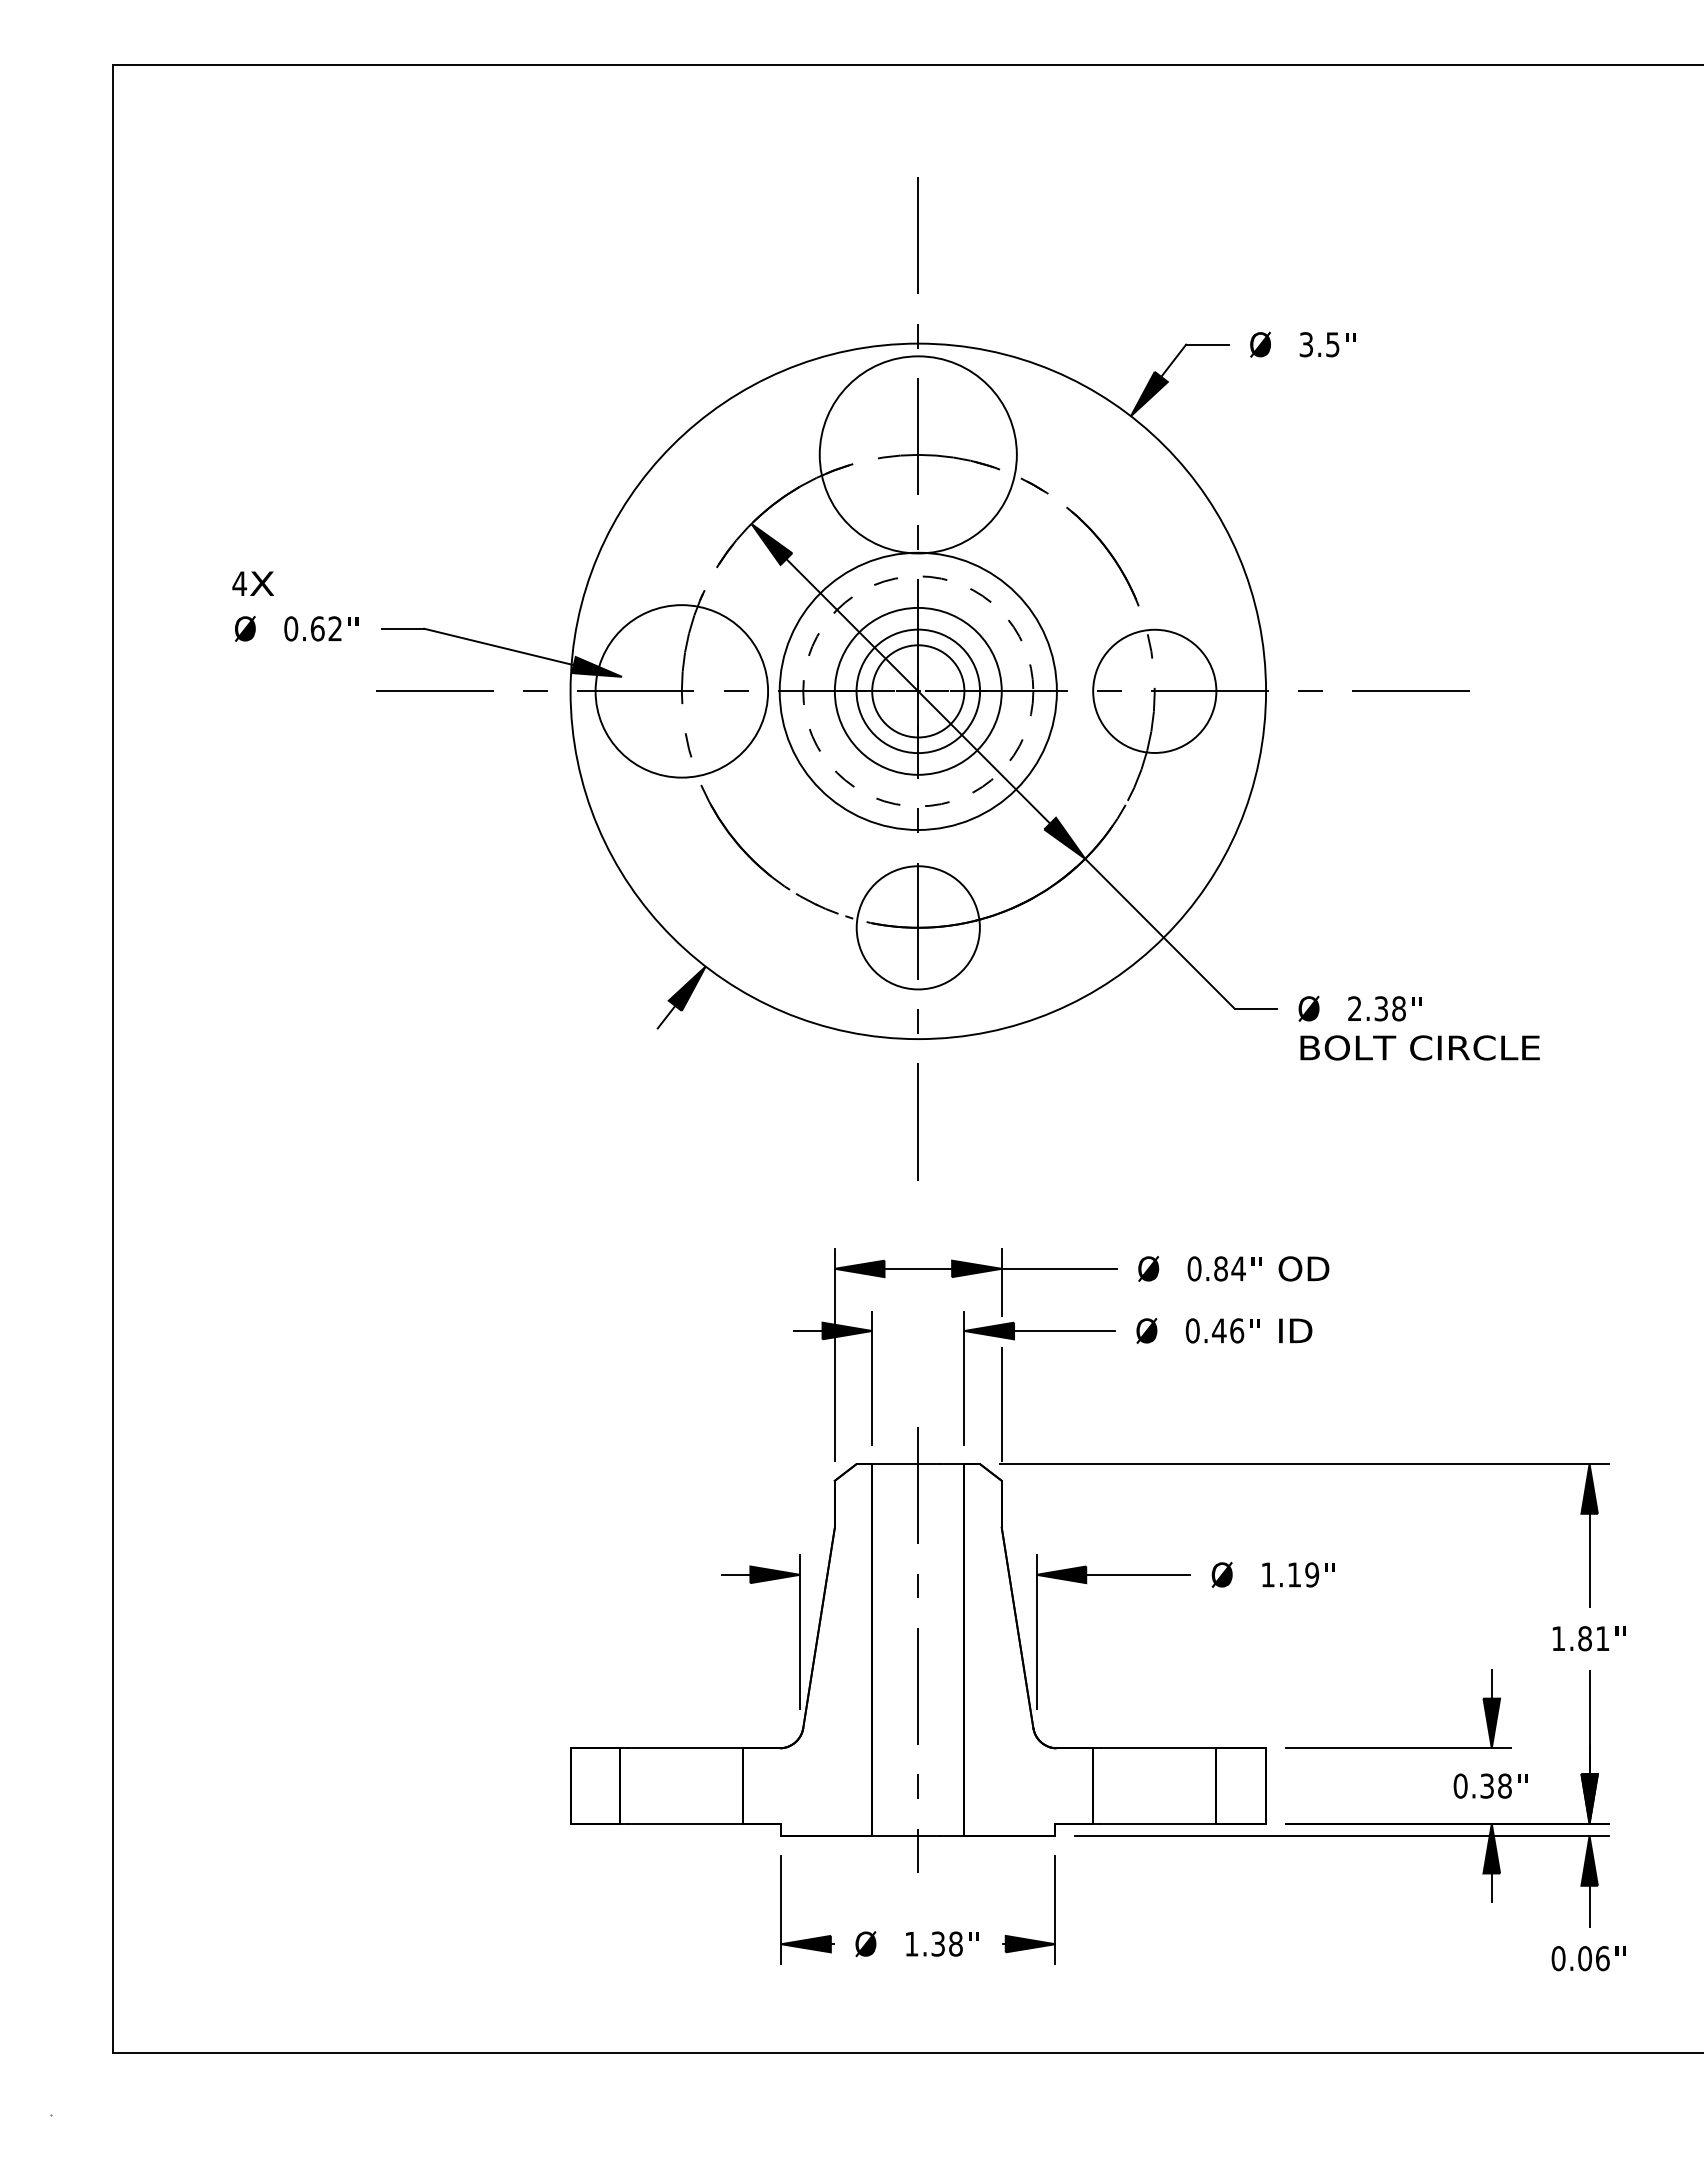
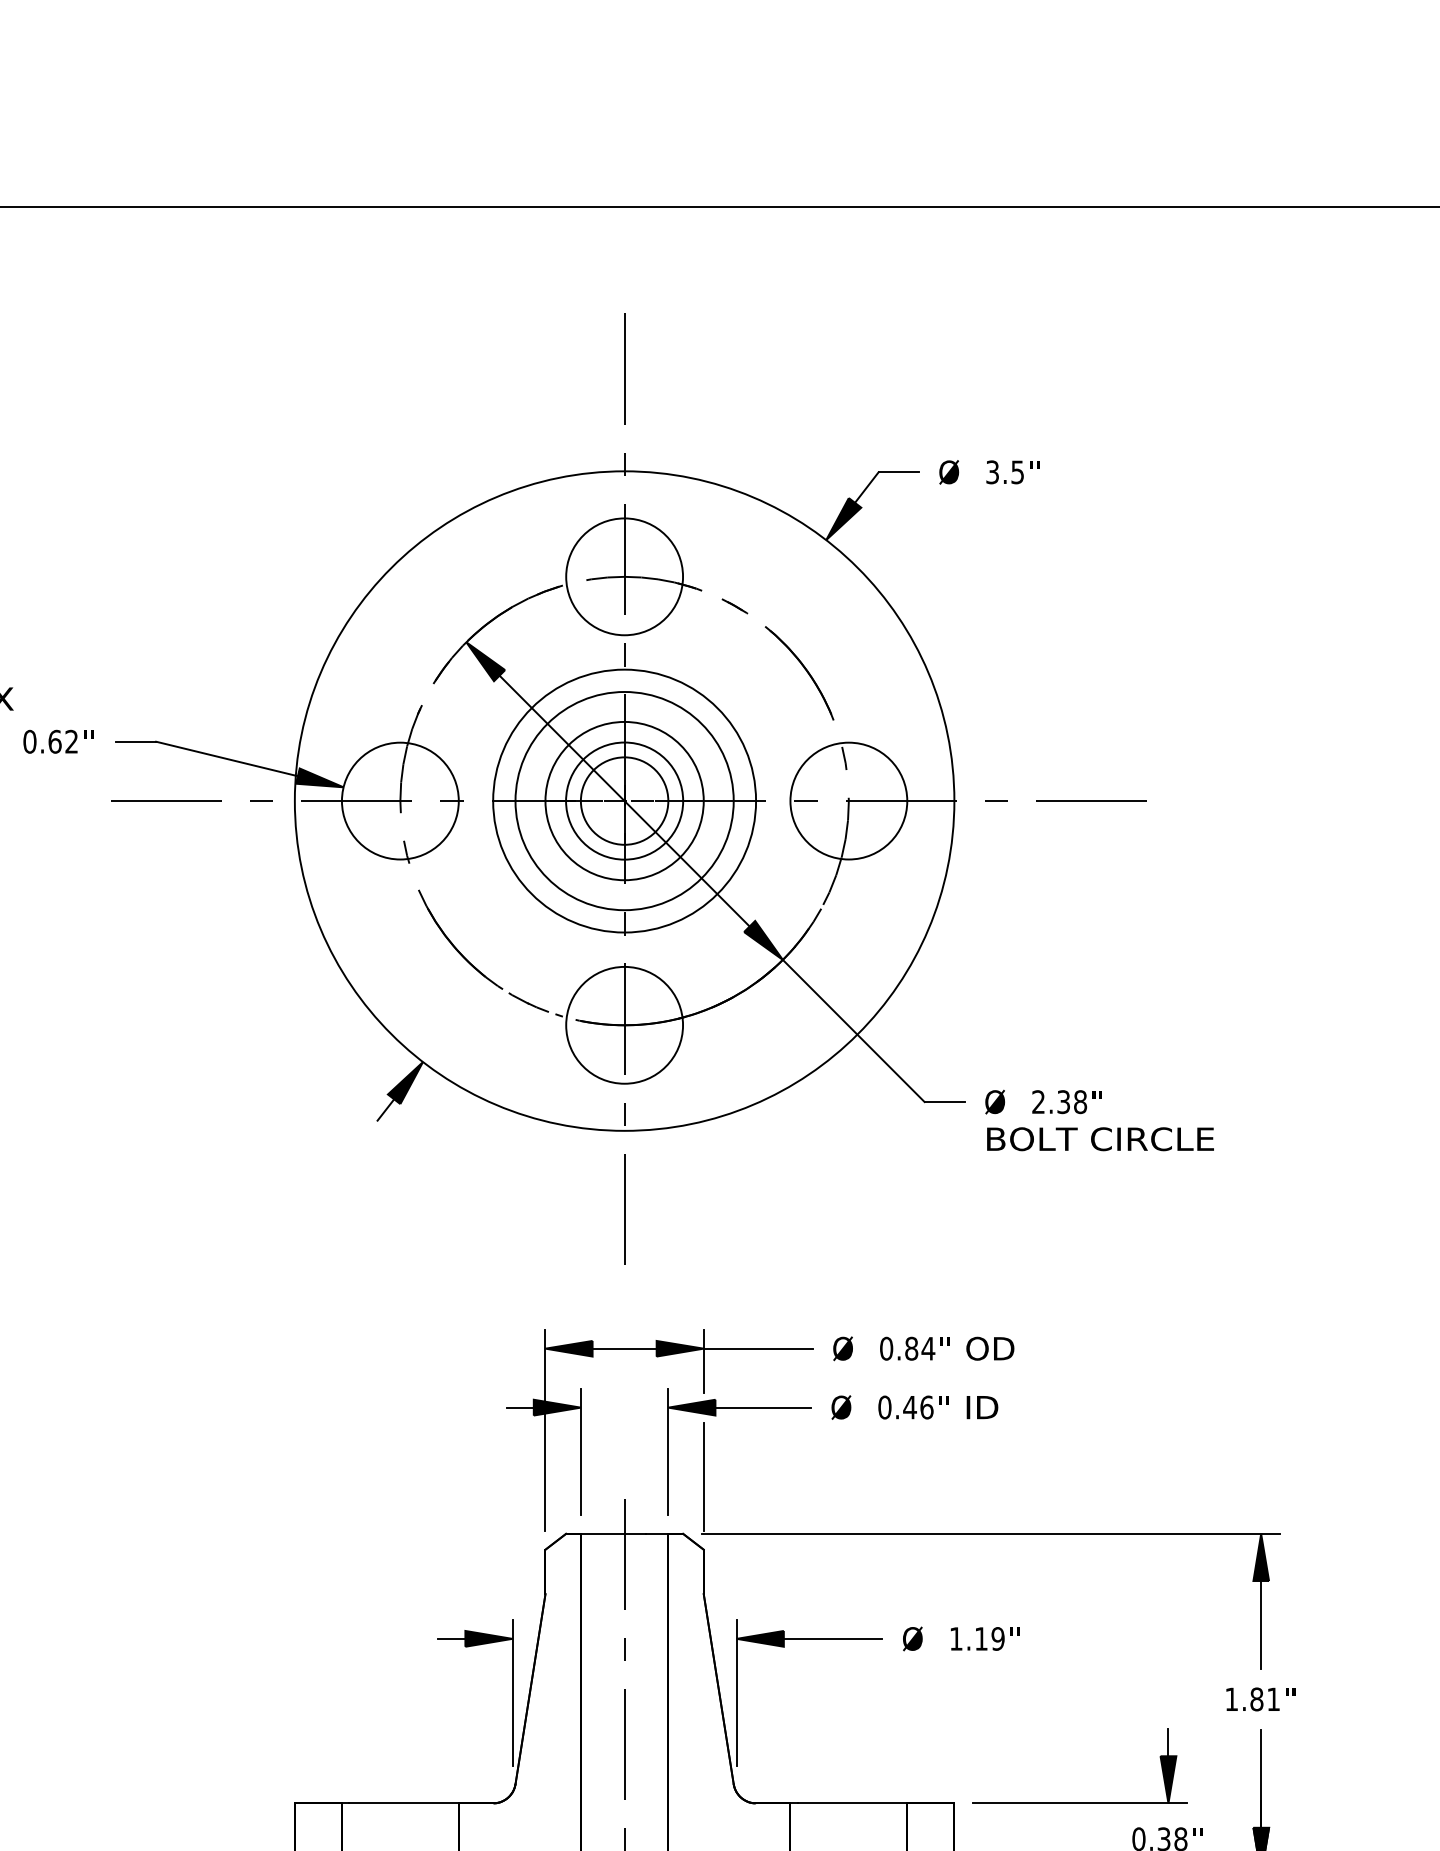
circle: (917, 454) -> (623, 576), size x0.62
circle: (681, 690) -> (400, 800), size x0.71
circle: (918, 691) -> (624, 801), dashed -> solid

